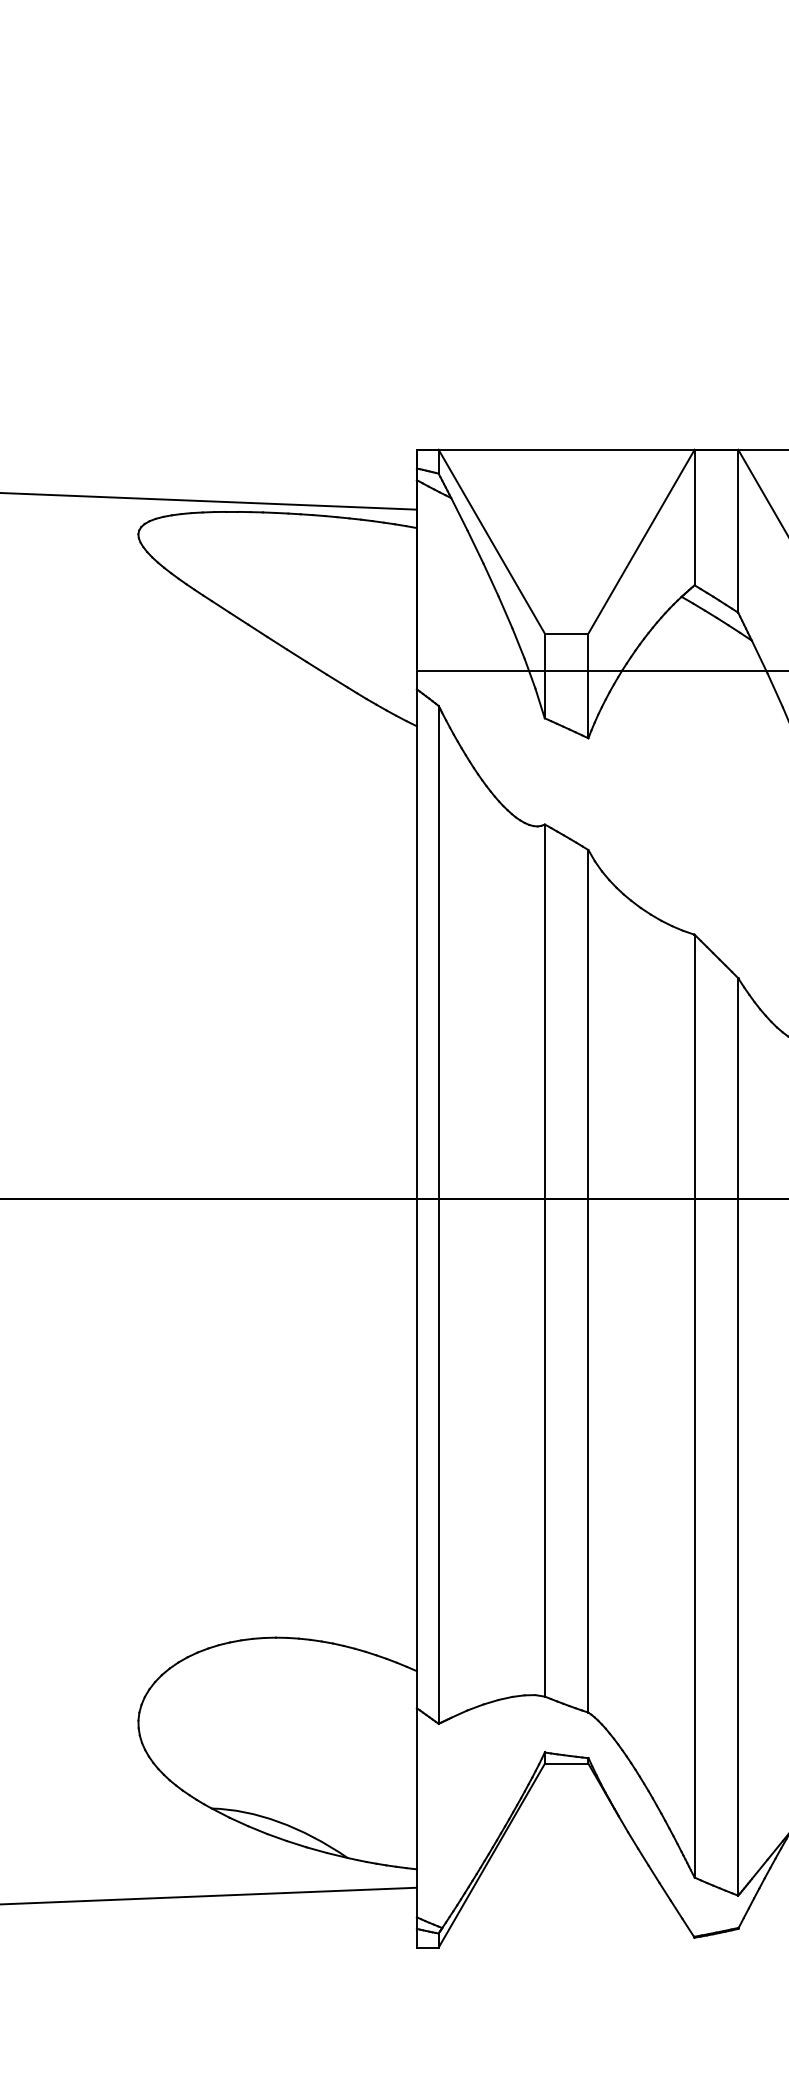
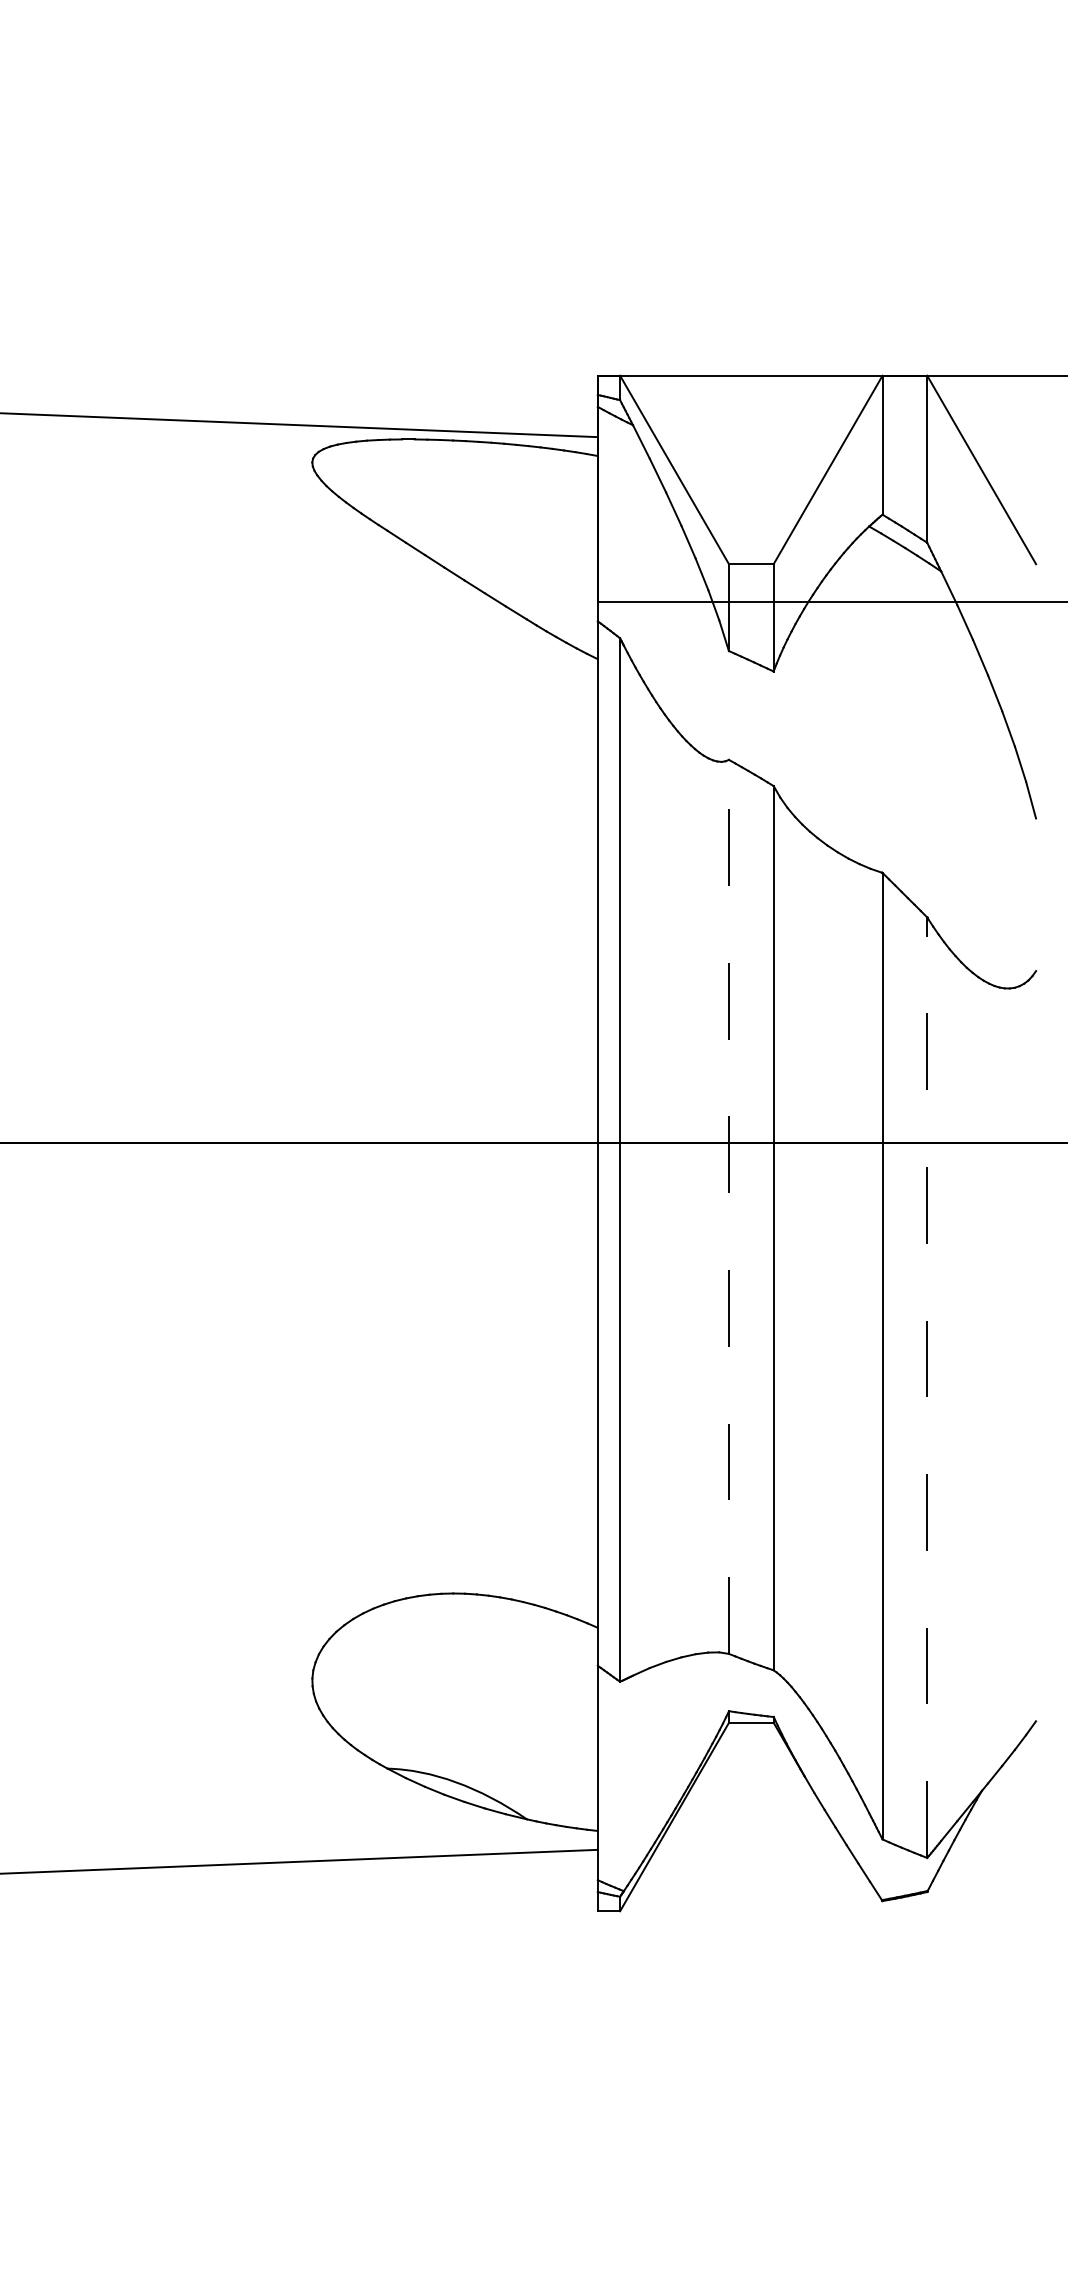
line: (544, 1260) -> (728, 1206), solid -> dashed
line: (738, 1436) -> (927, 1387), solid -> dashed

